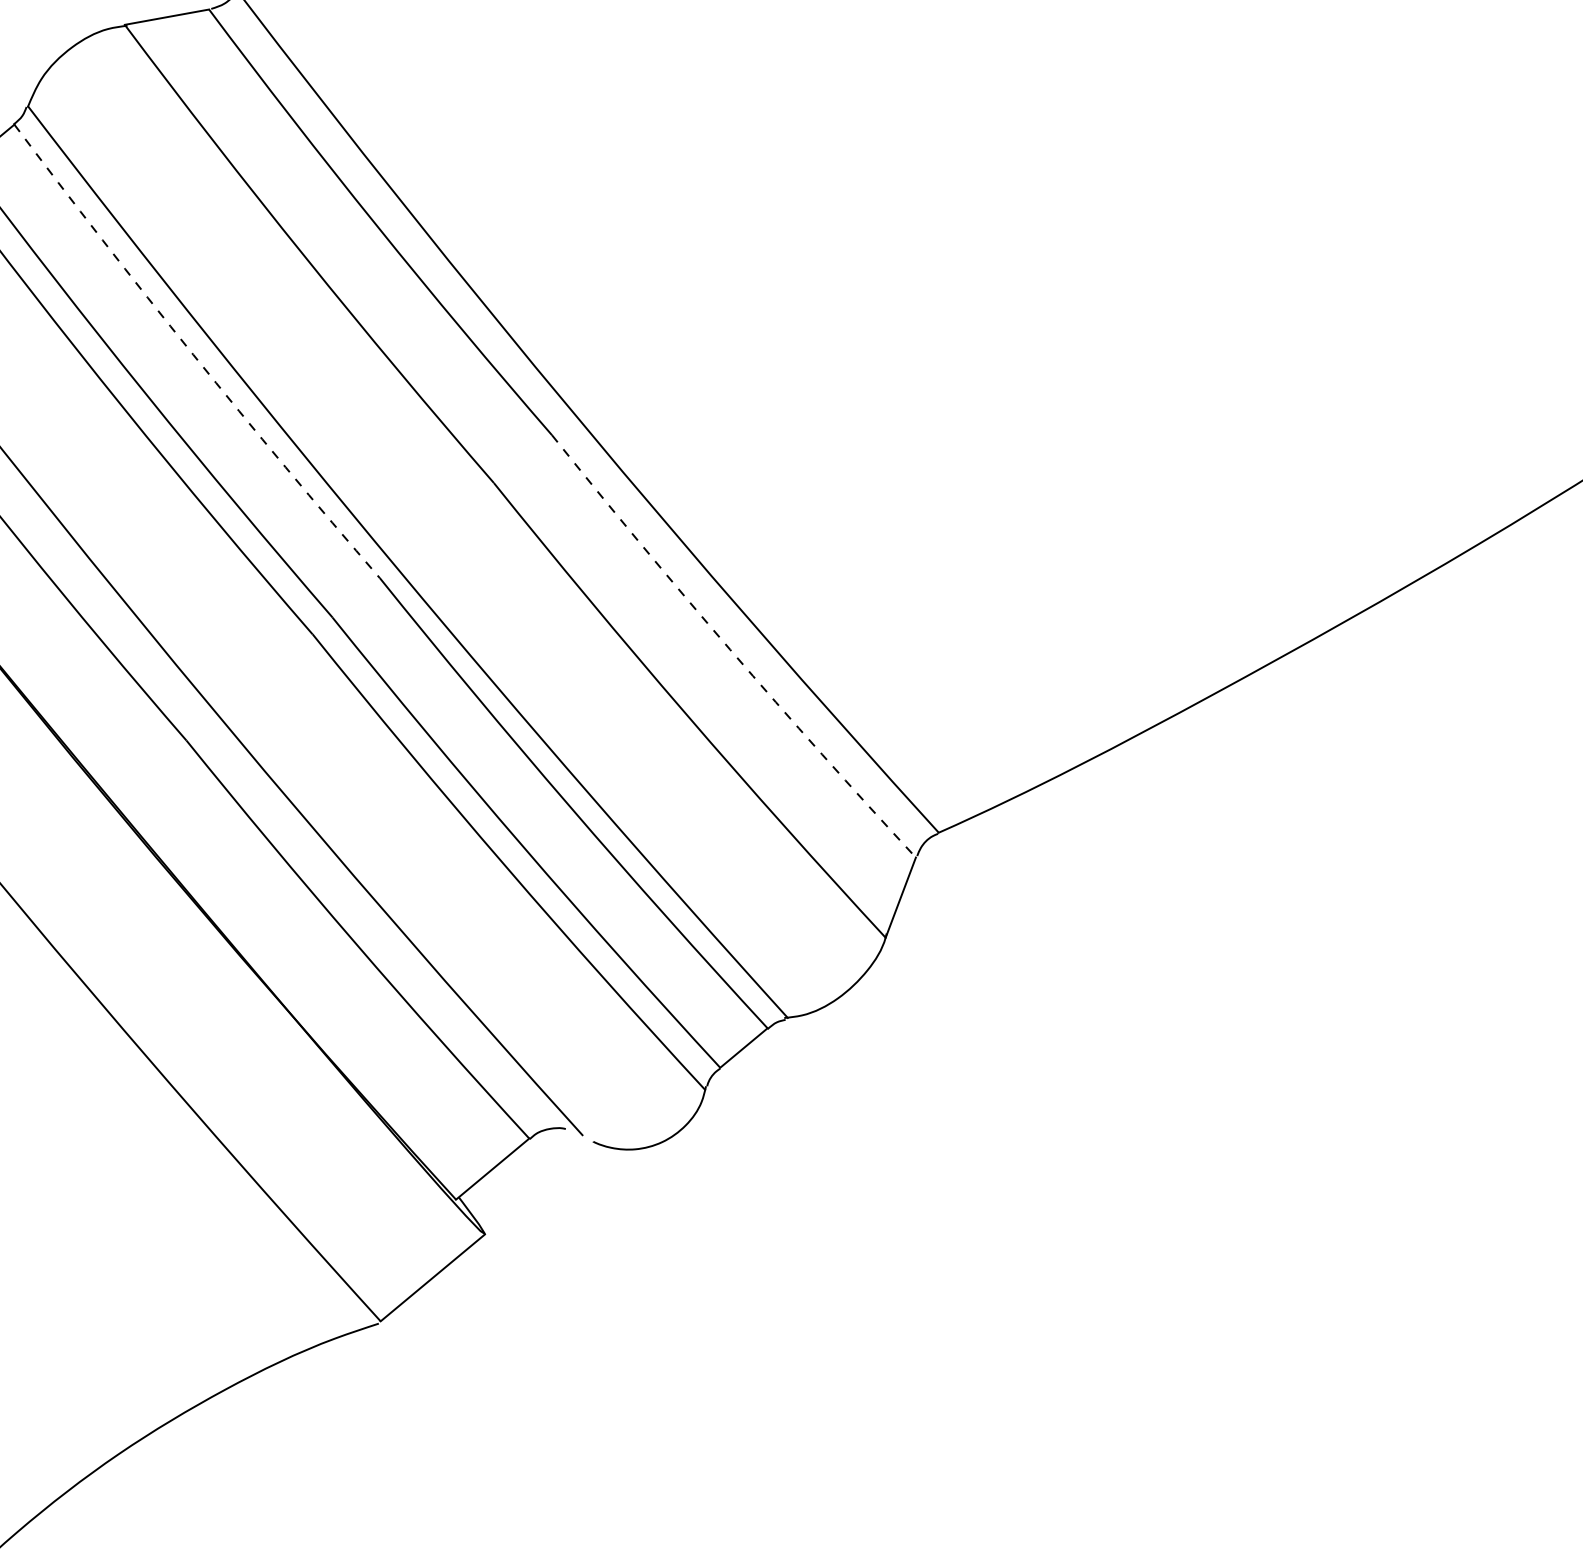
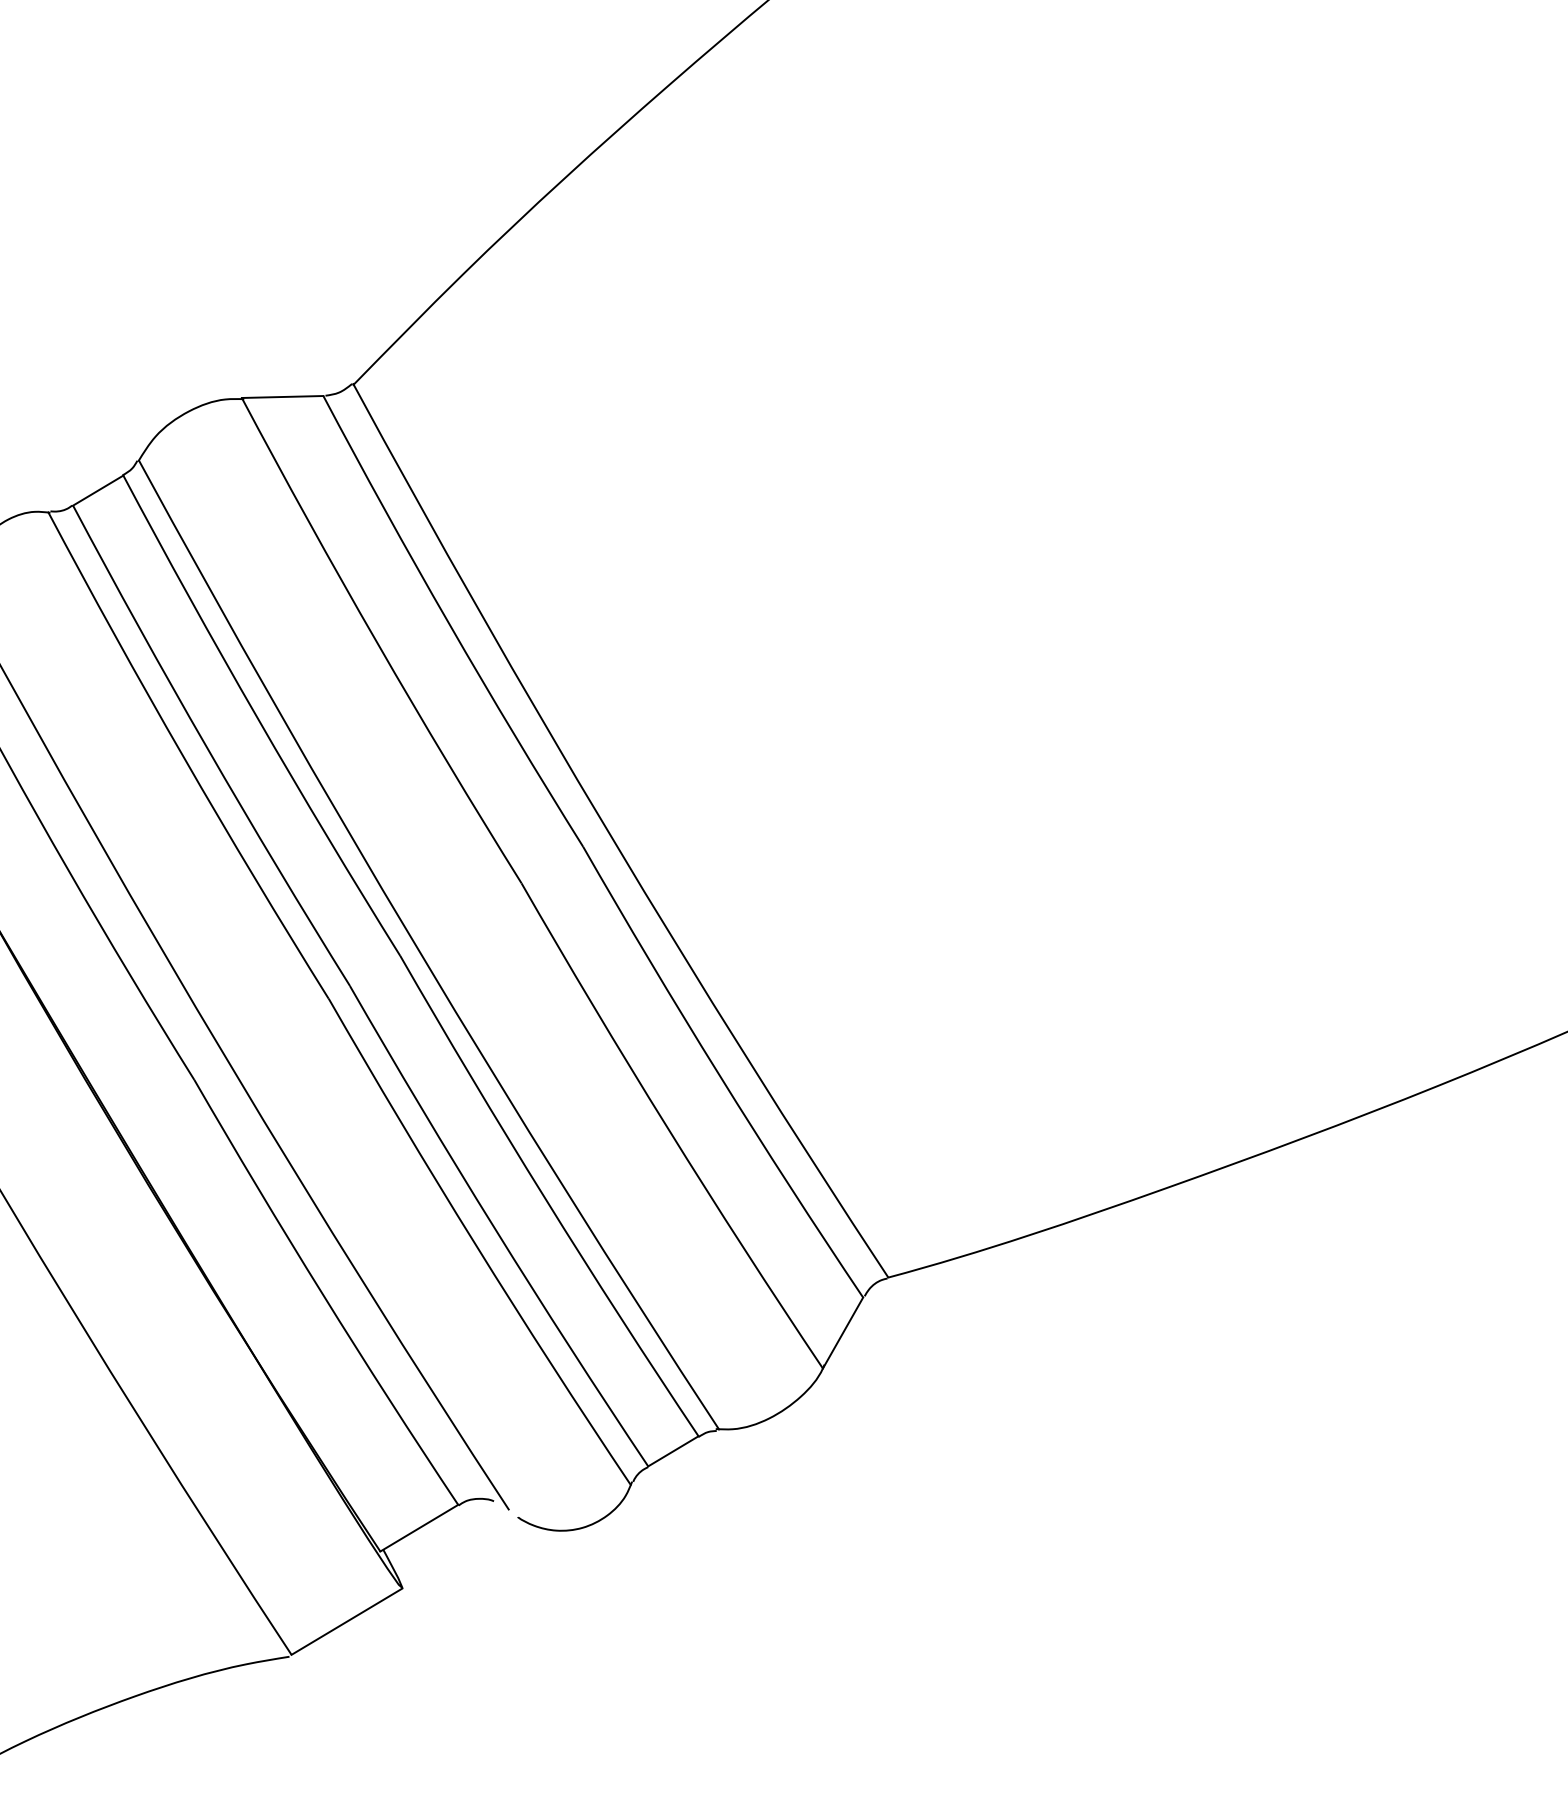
arc: (193, 354) -> (257, 718), dashed -> solid
arc: (730, 649) -> (719, 1074), dashed -> solid

